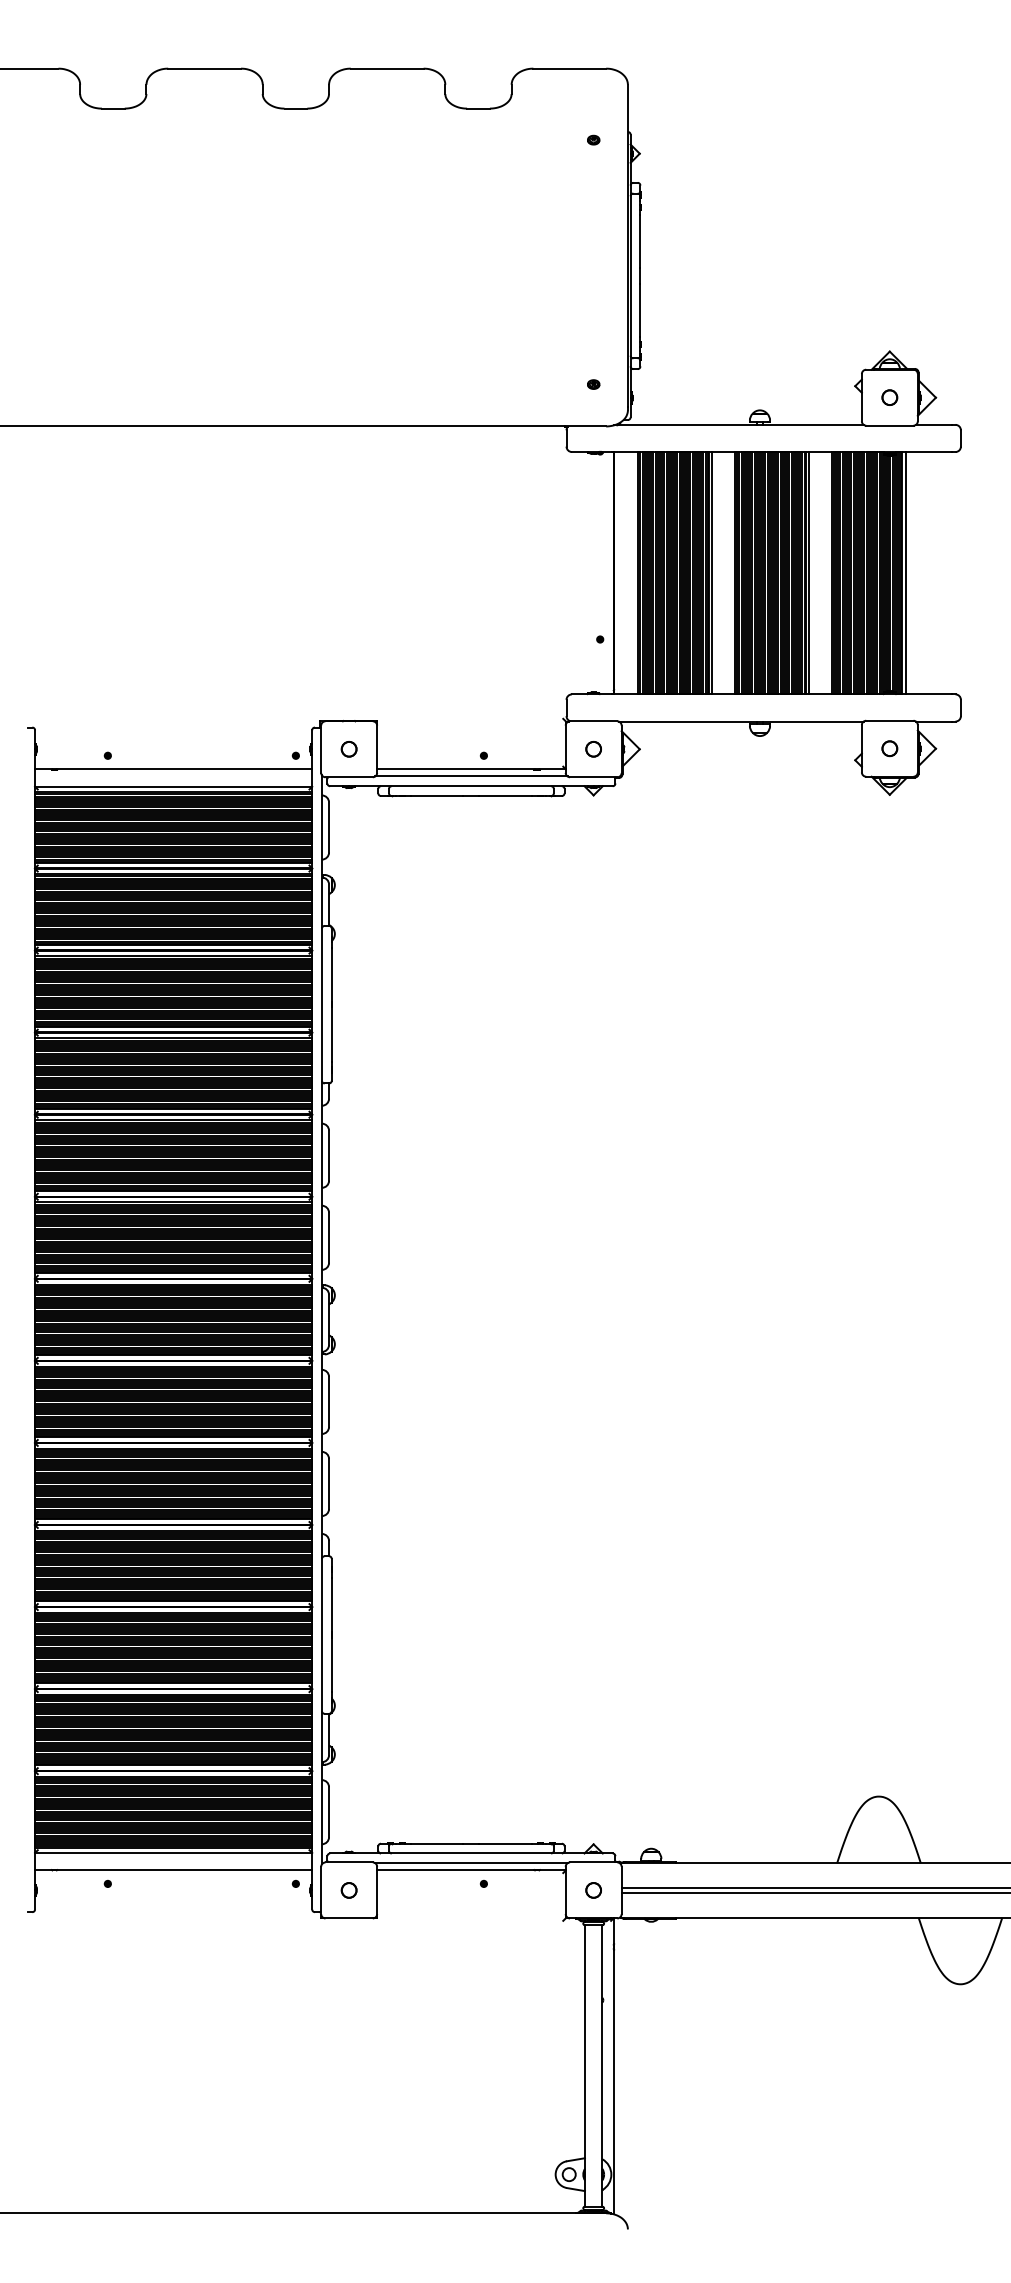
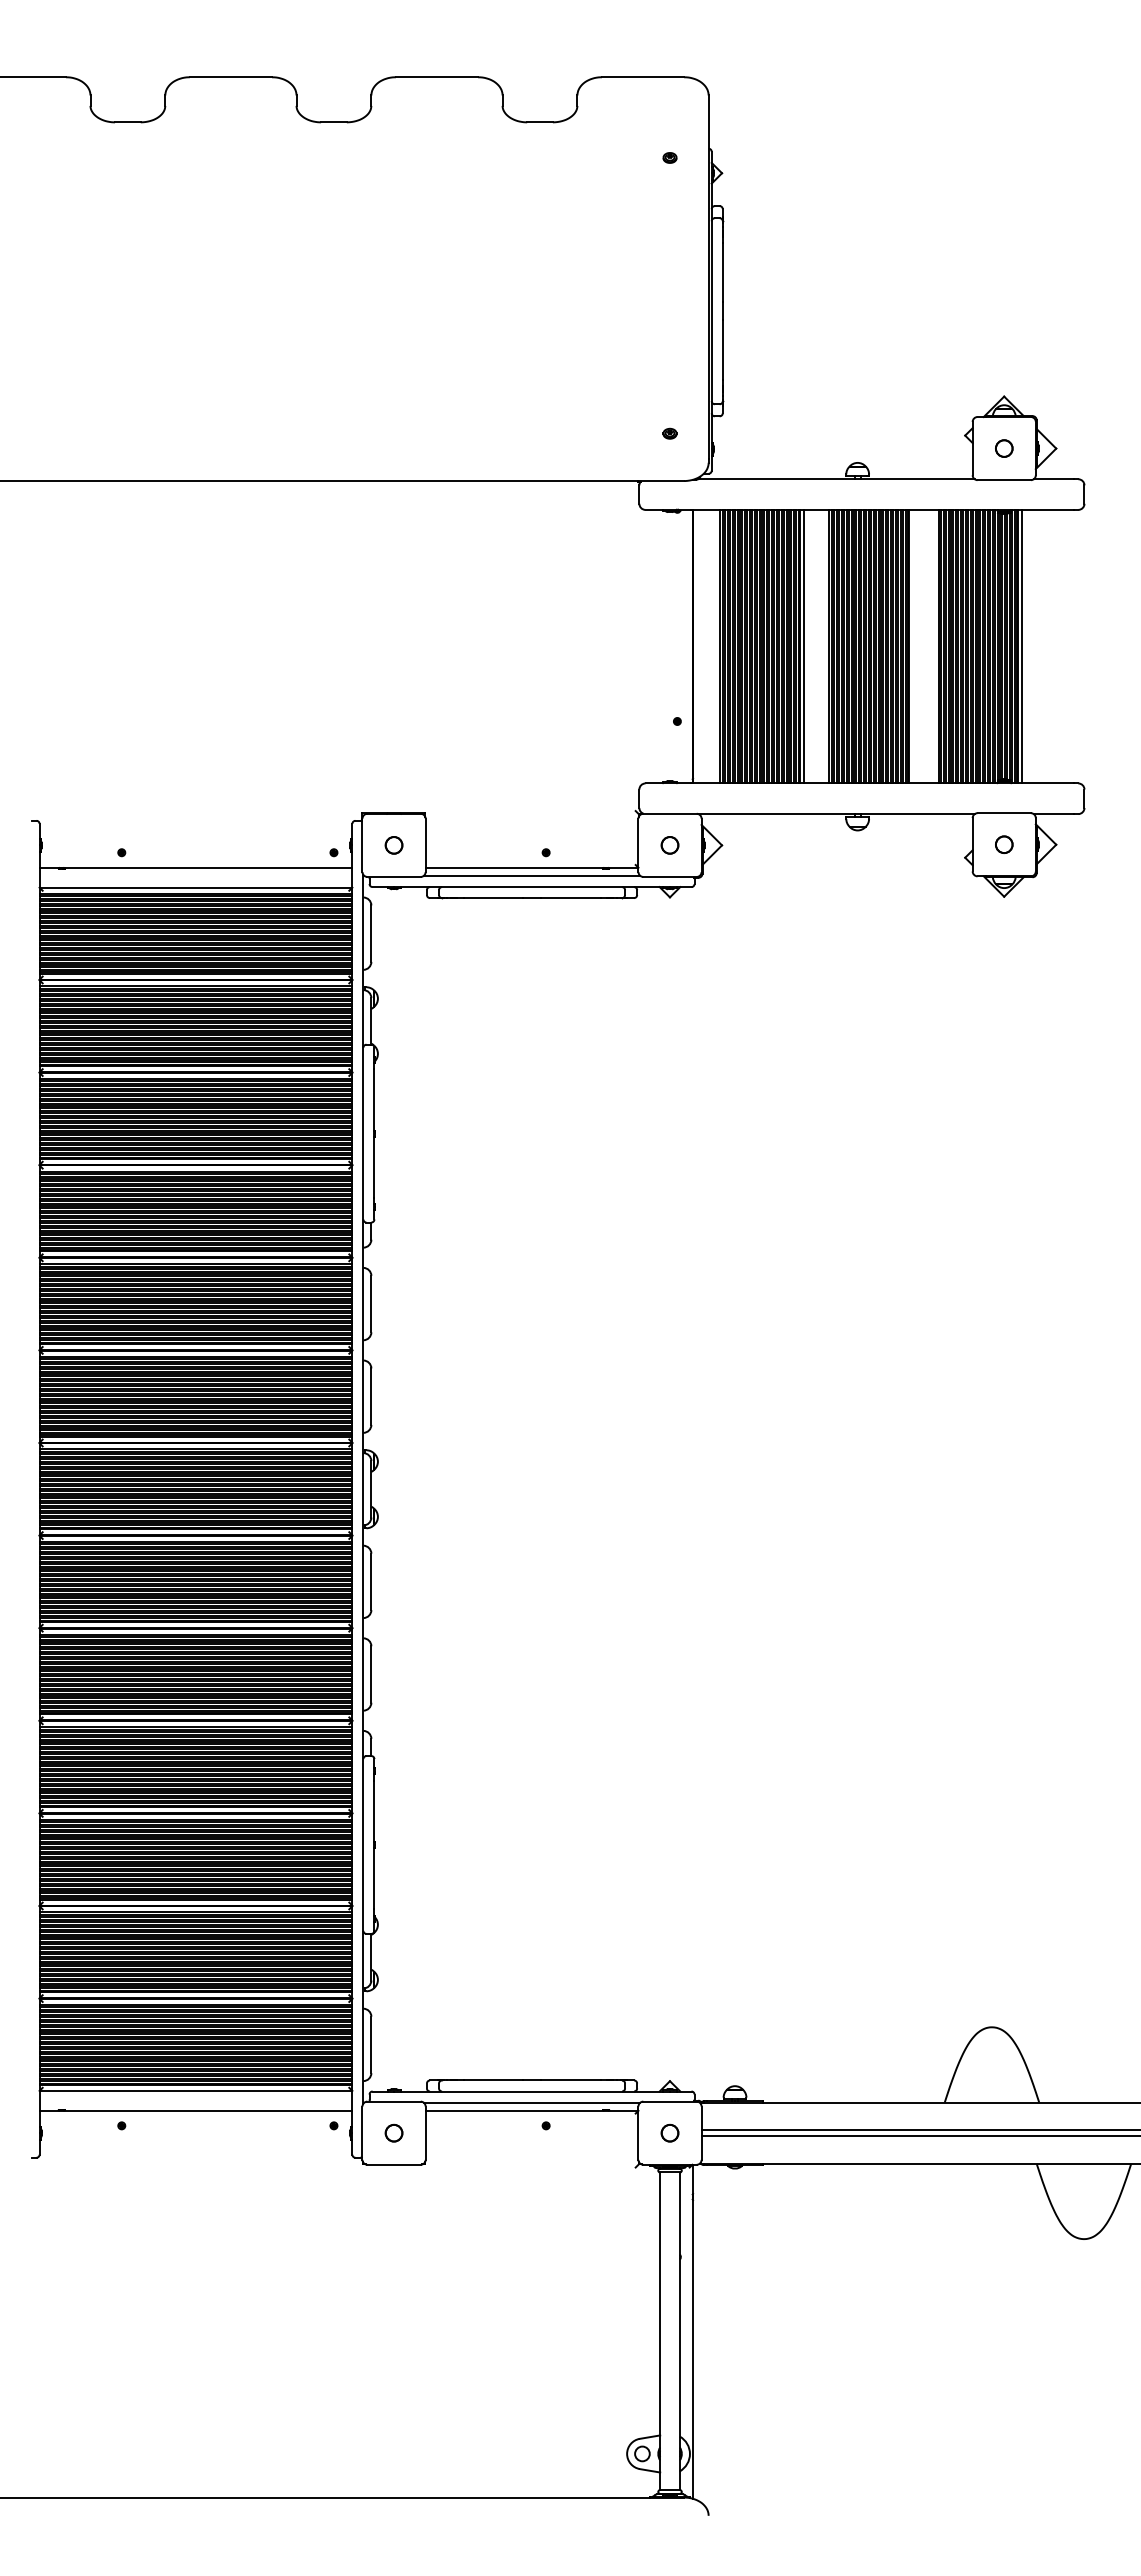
line: (808, 573) -> (912, 646), removed

